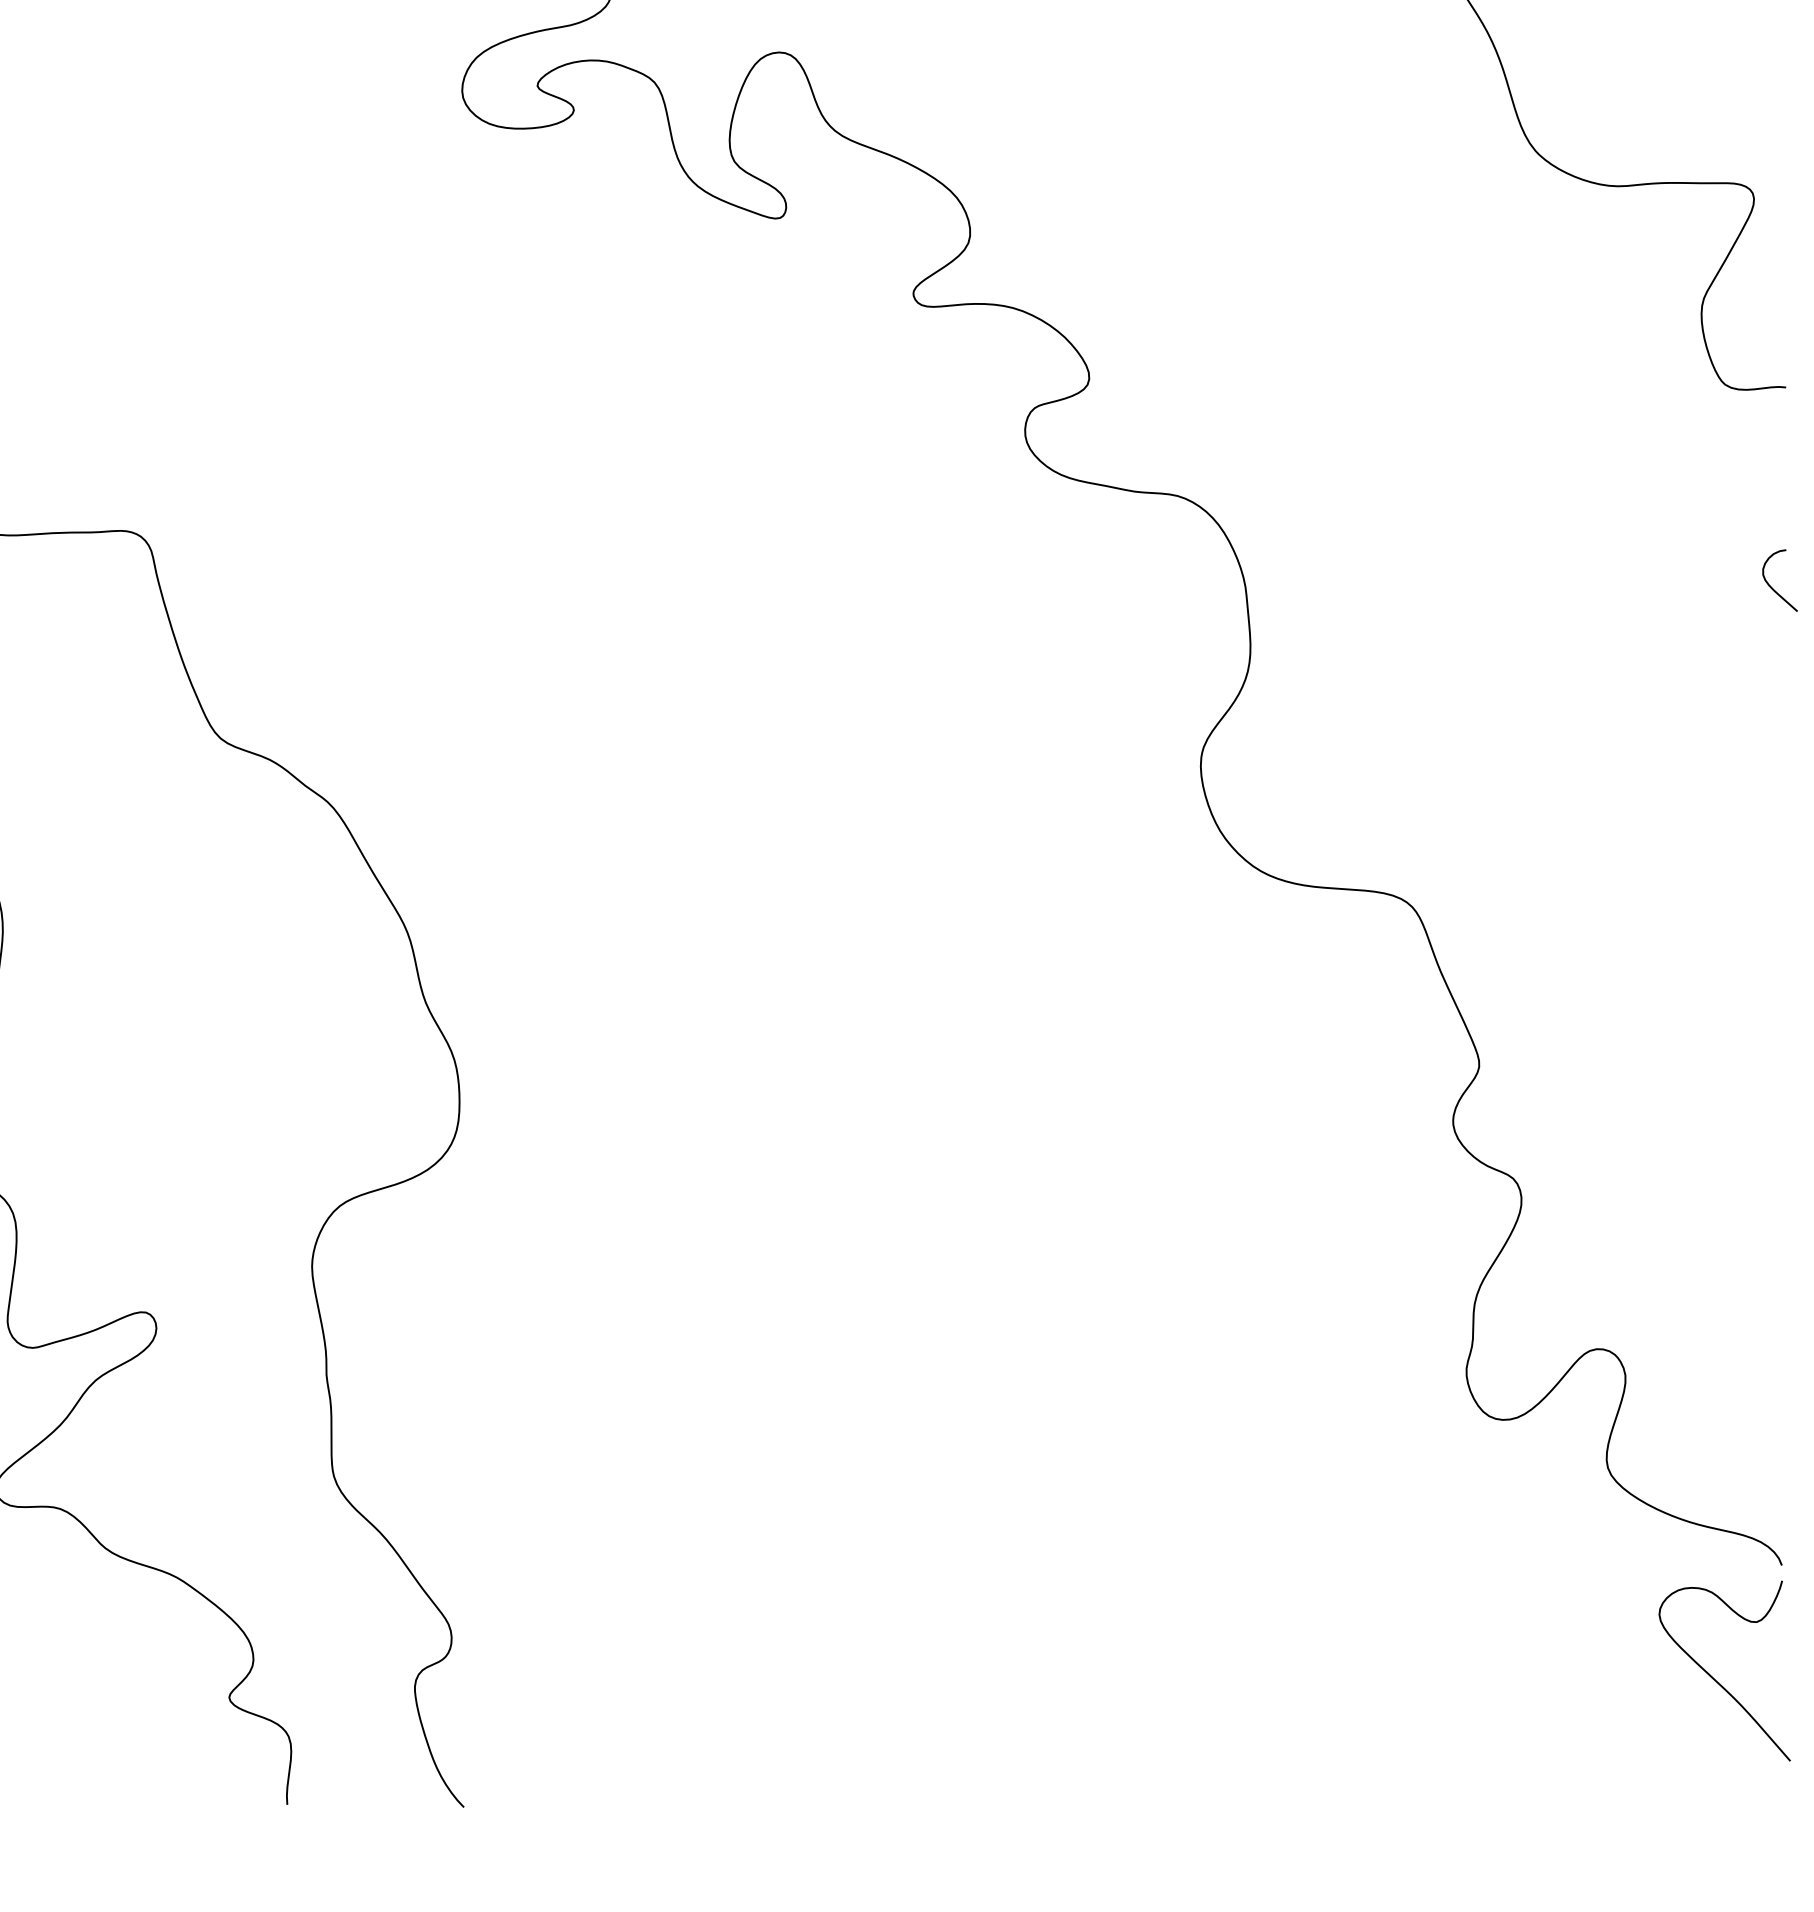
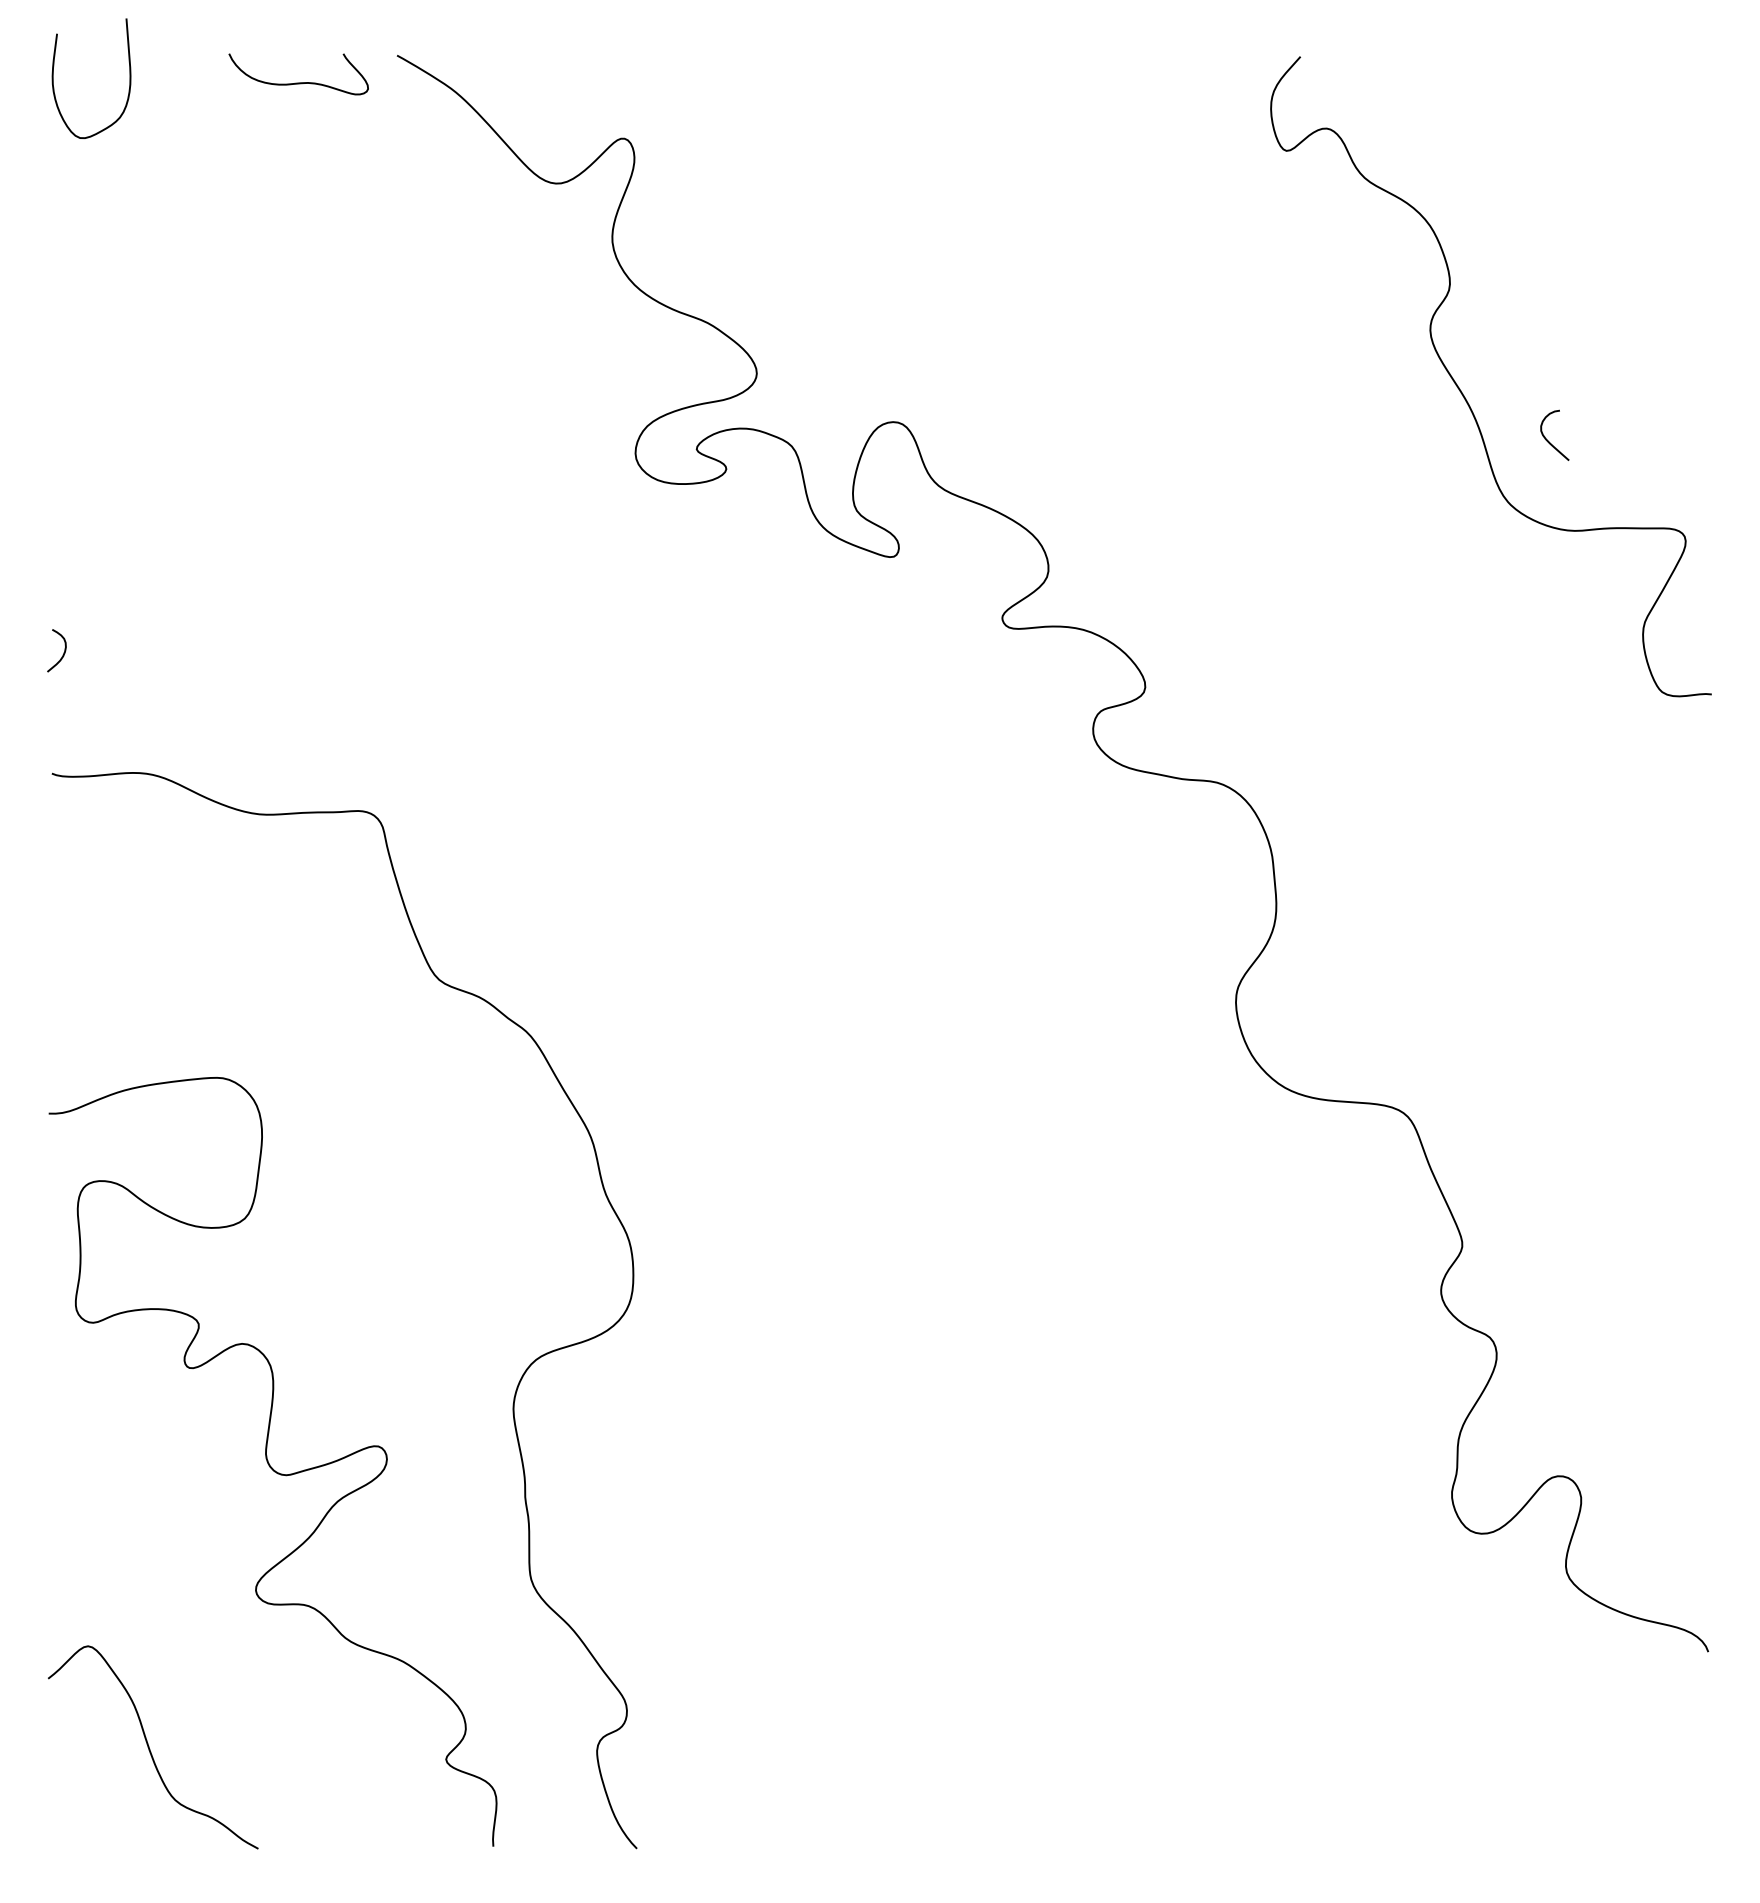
curve: (1772, 586) -> (1548, 440), moved
curve: (1715, 1679) -> (1654, 1744), removed

